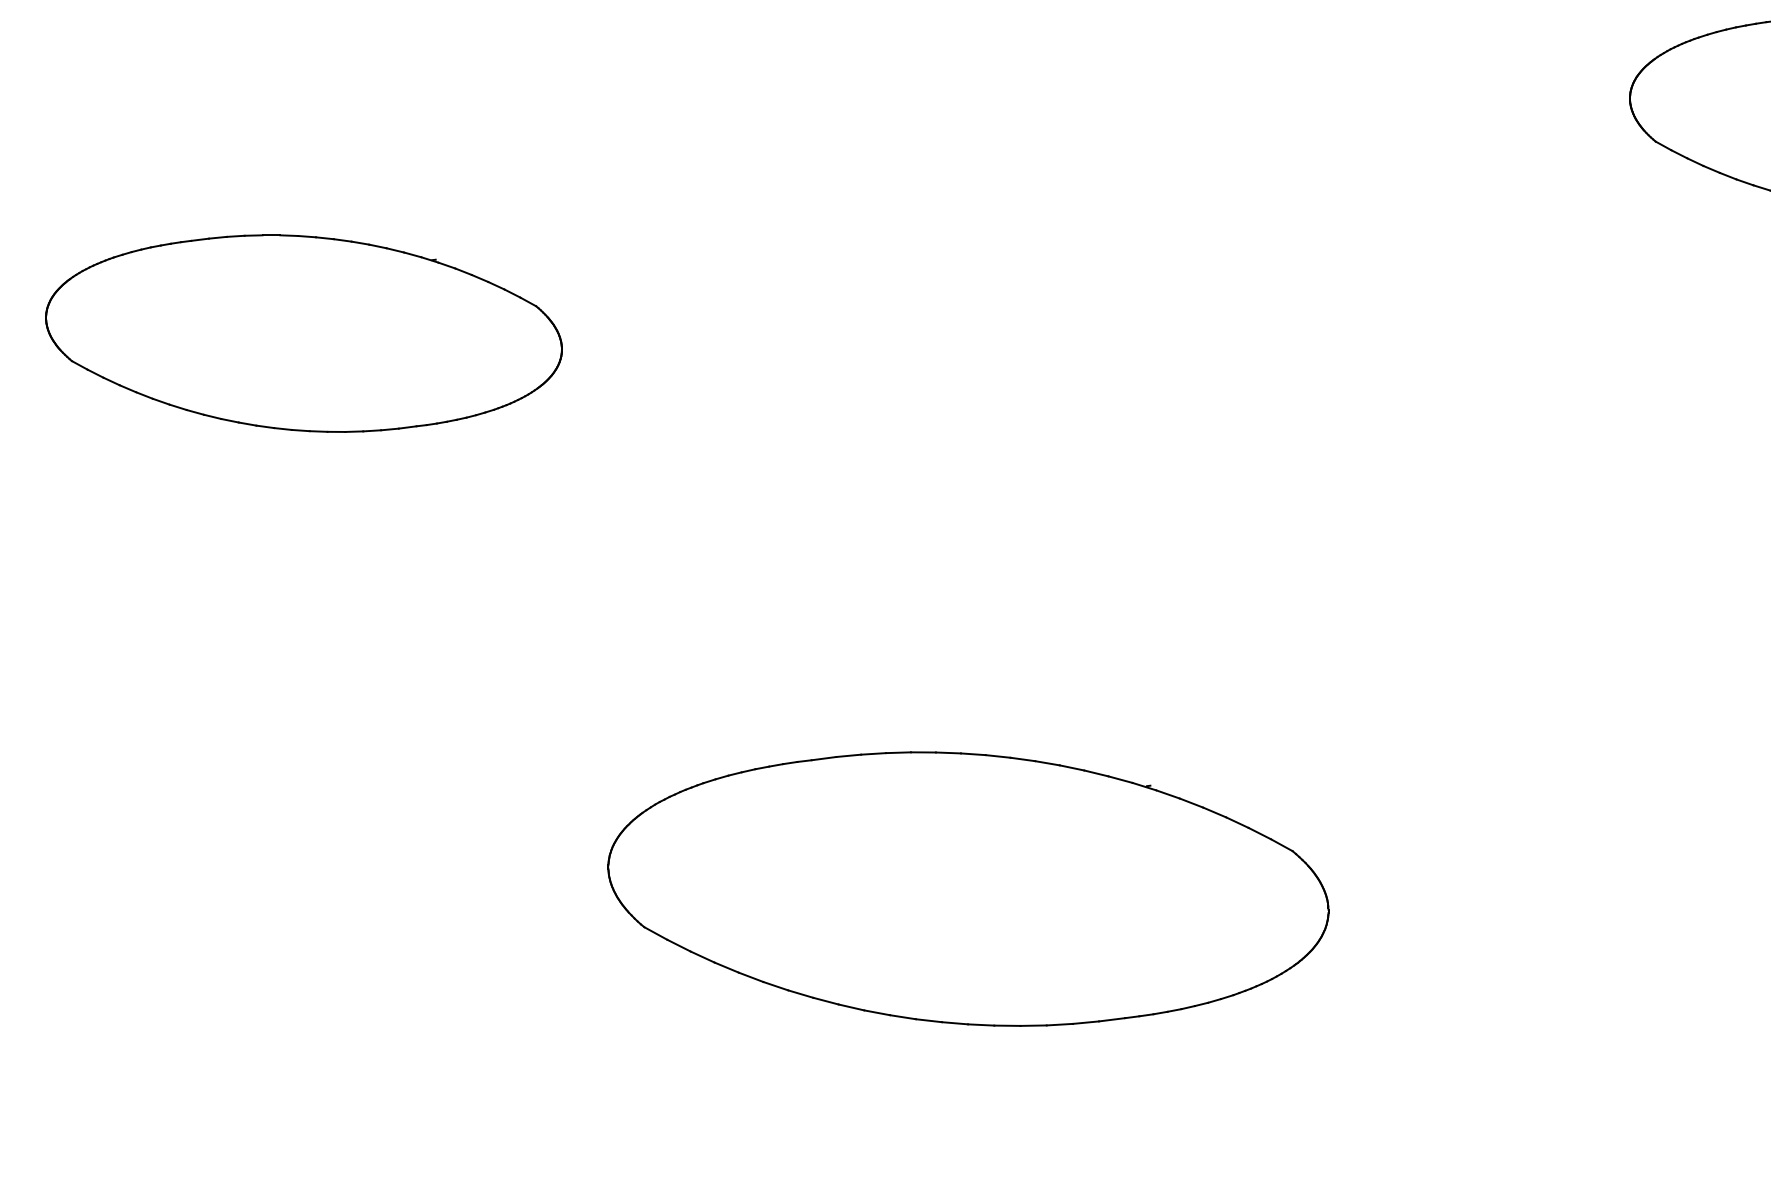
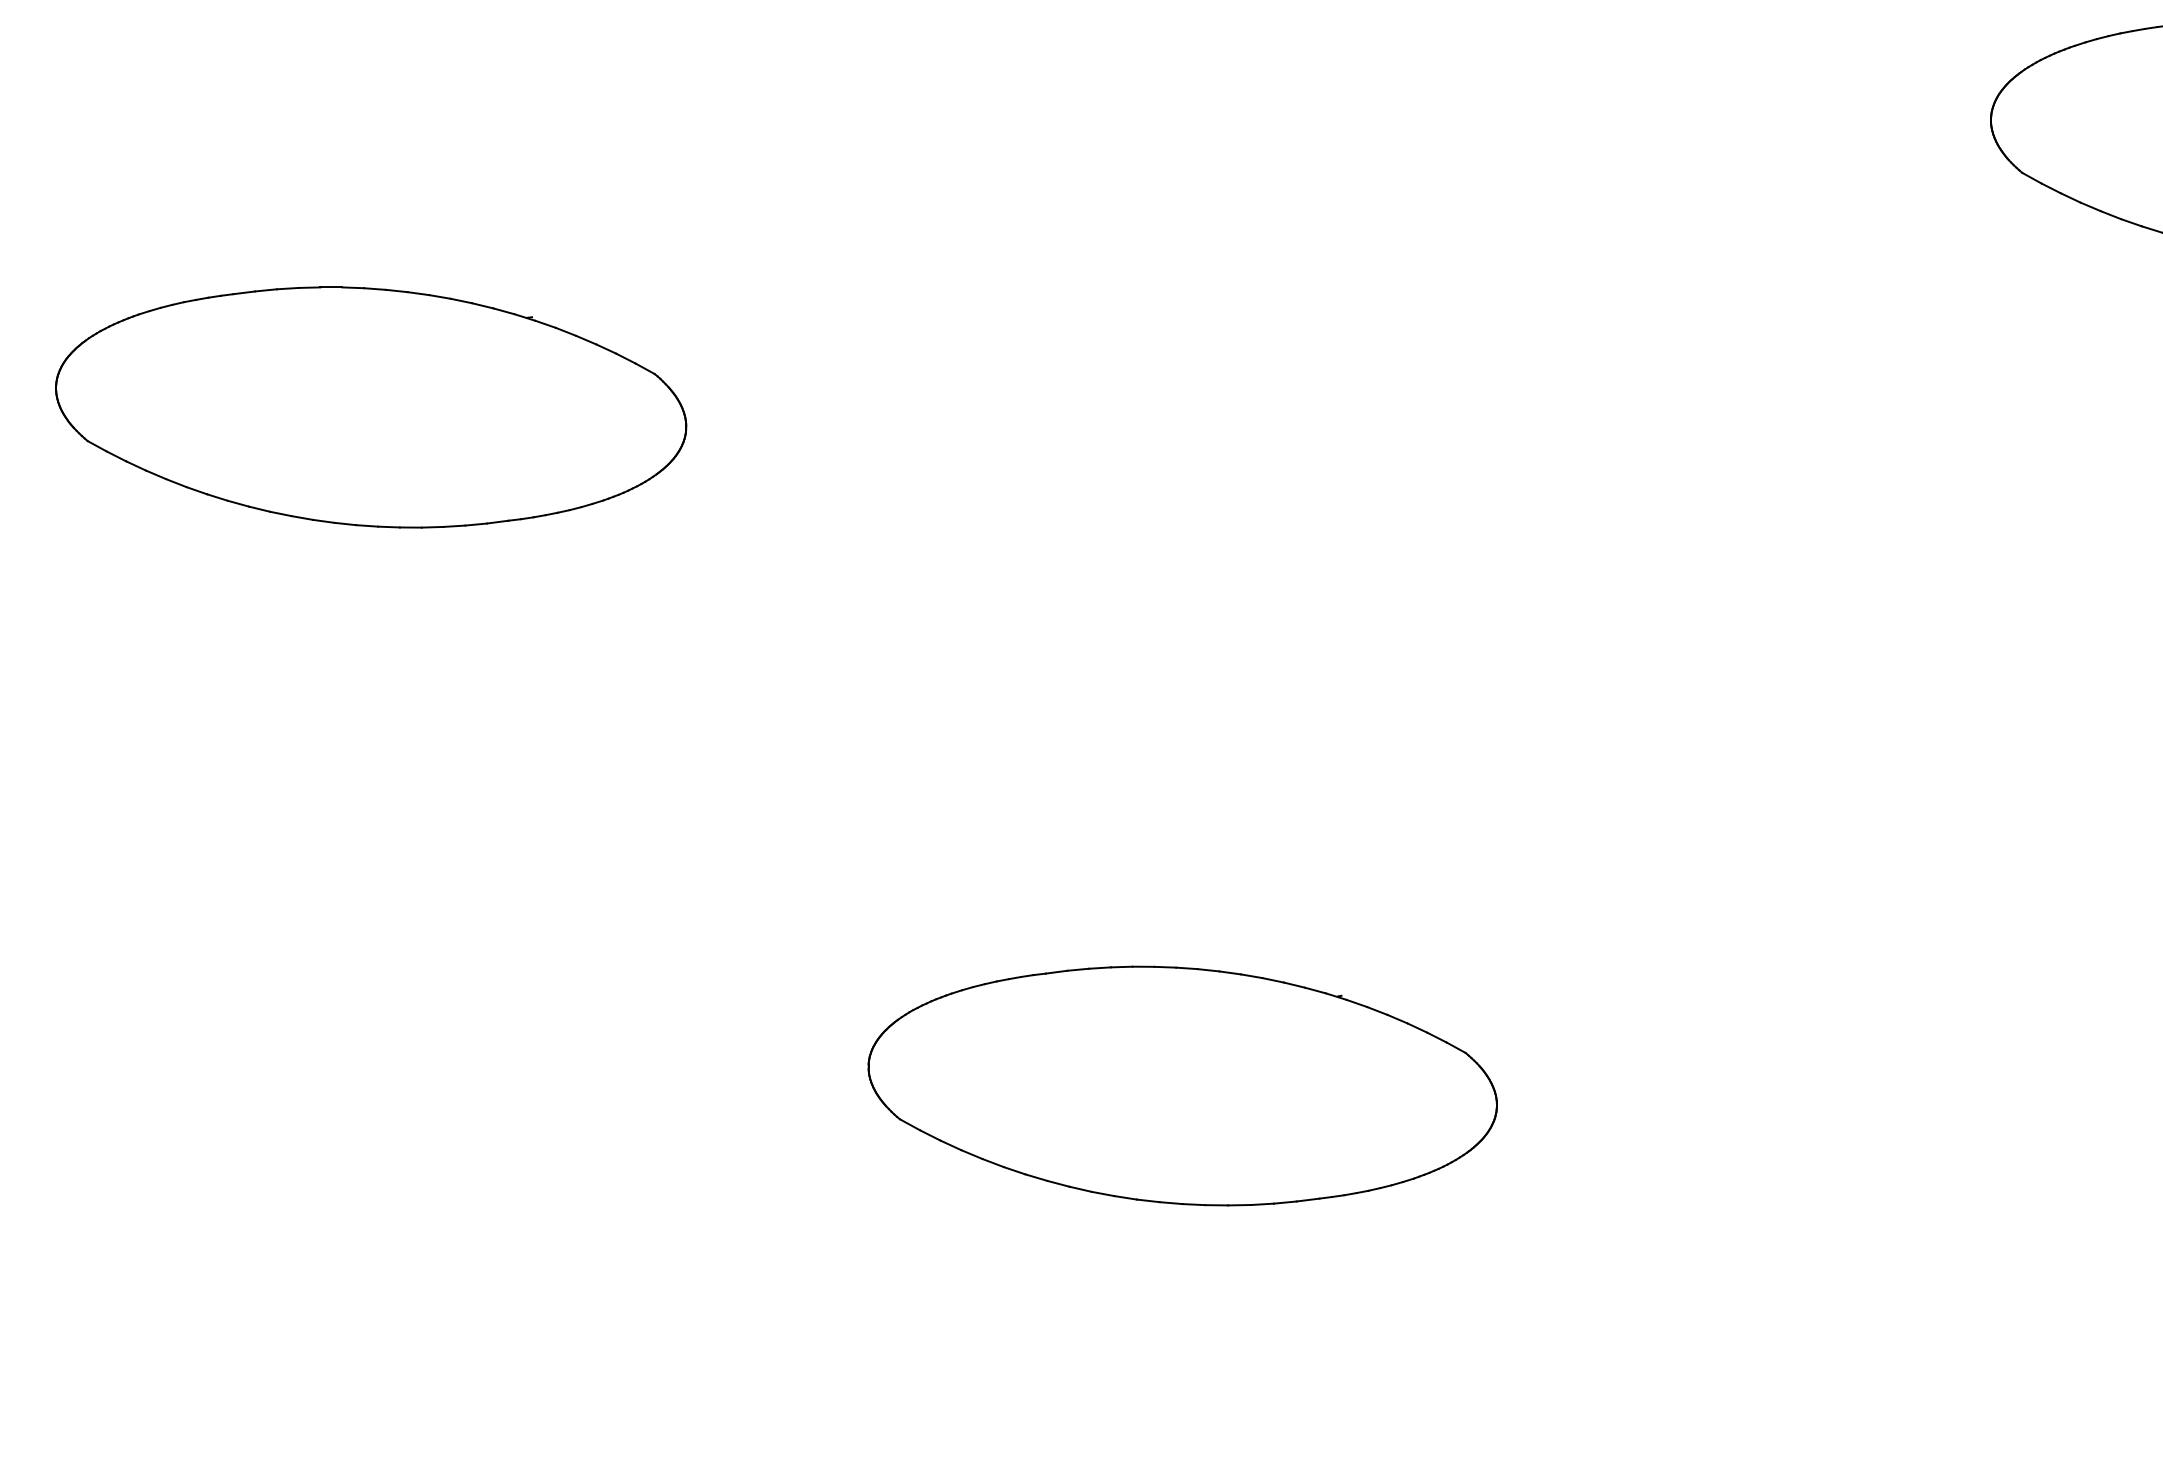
part: (968, 888) -> (1182, 1085), size x0.71

